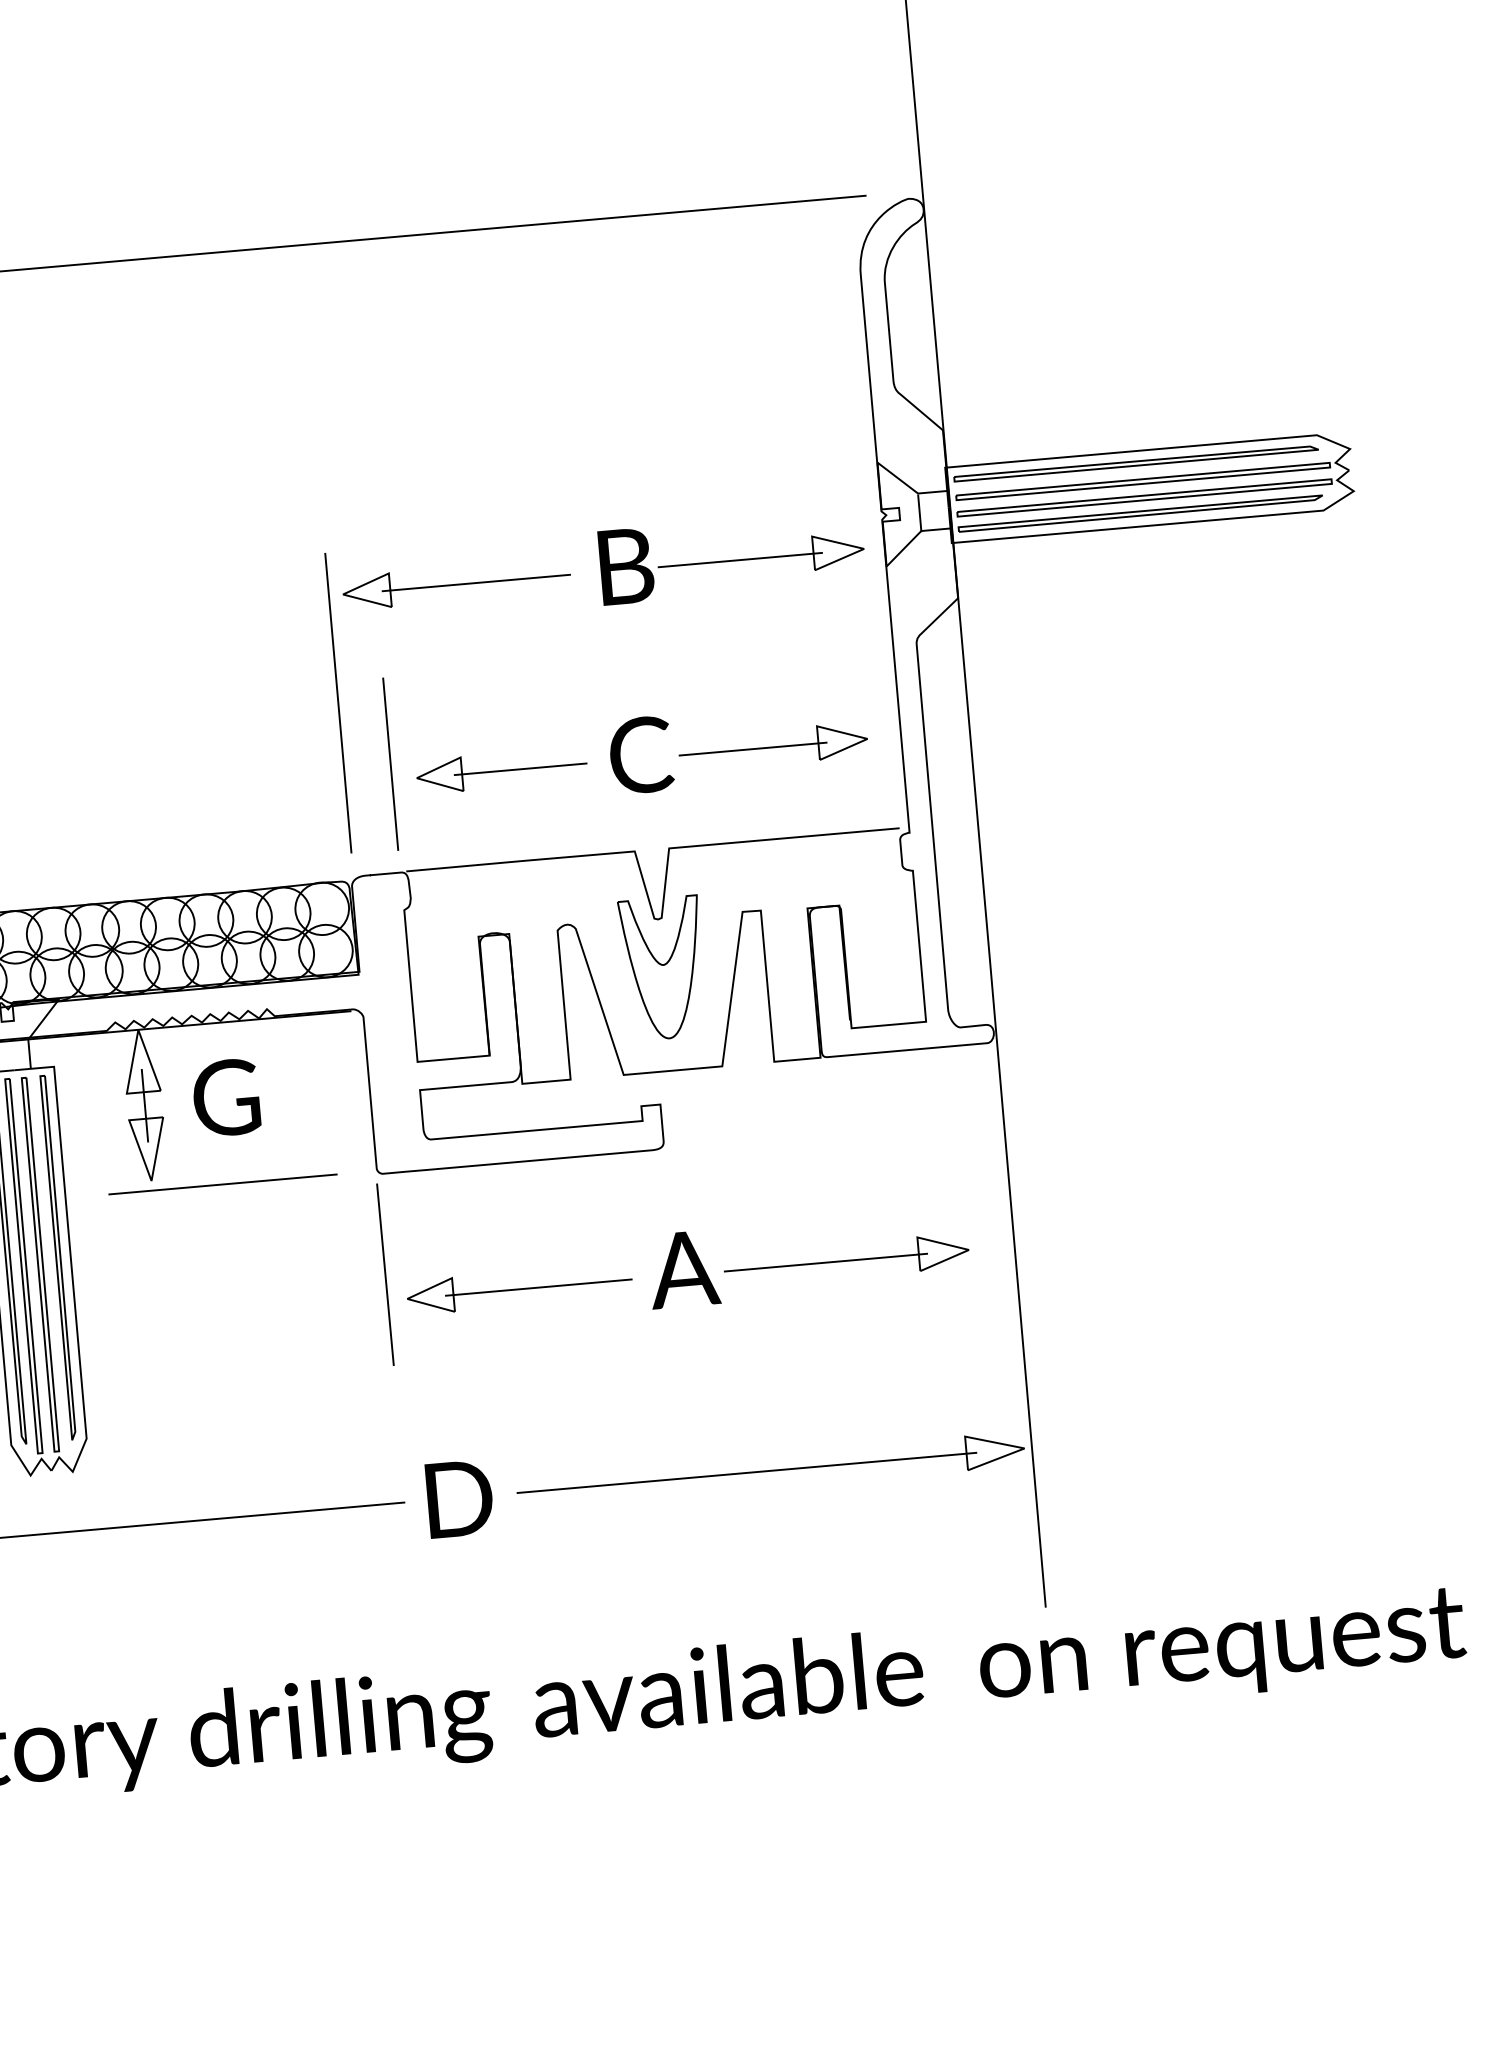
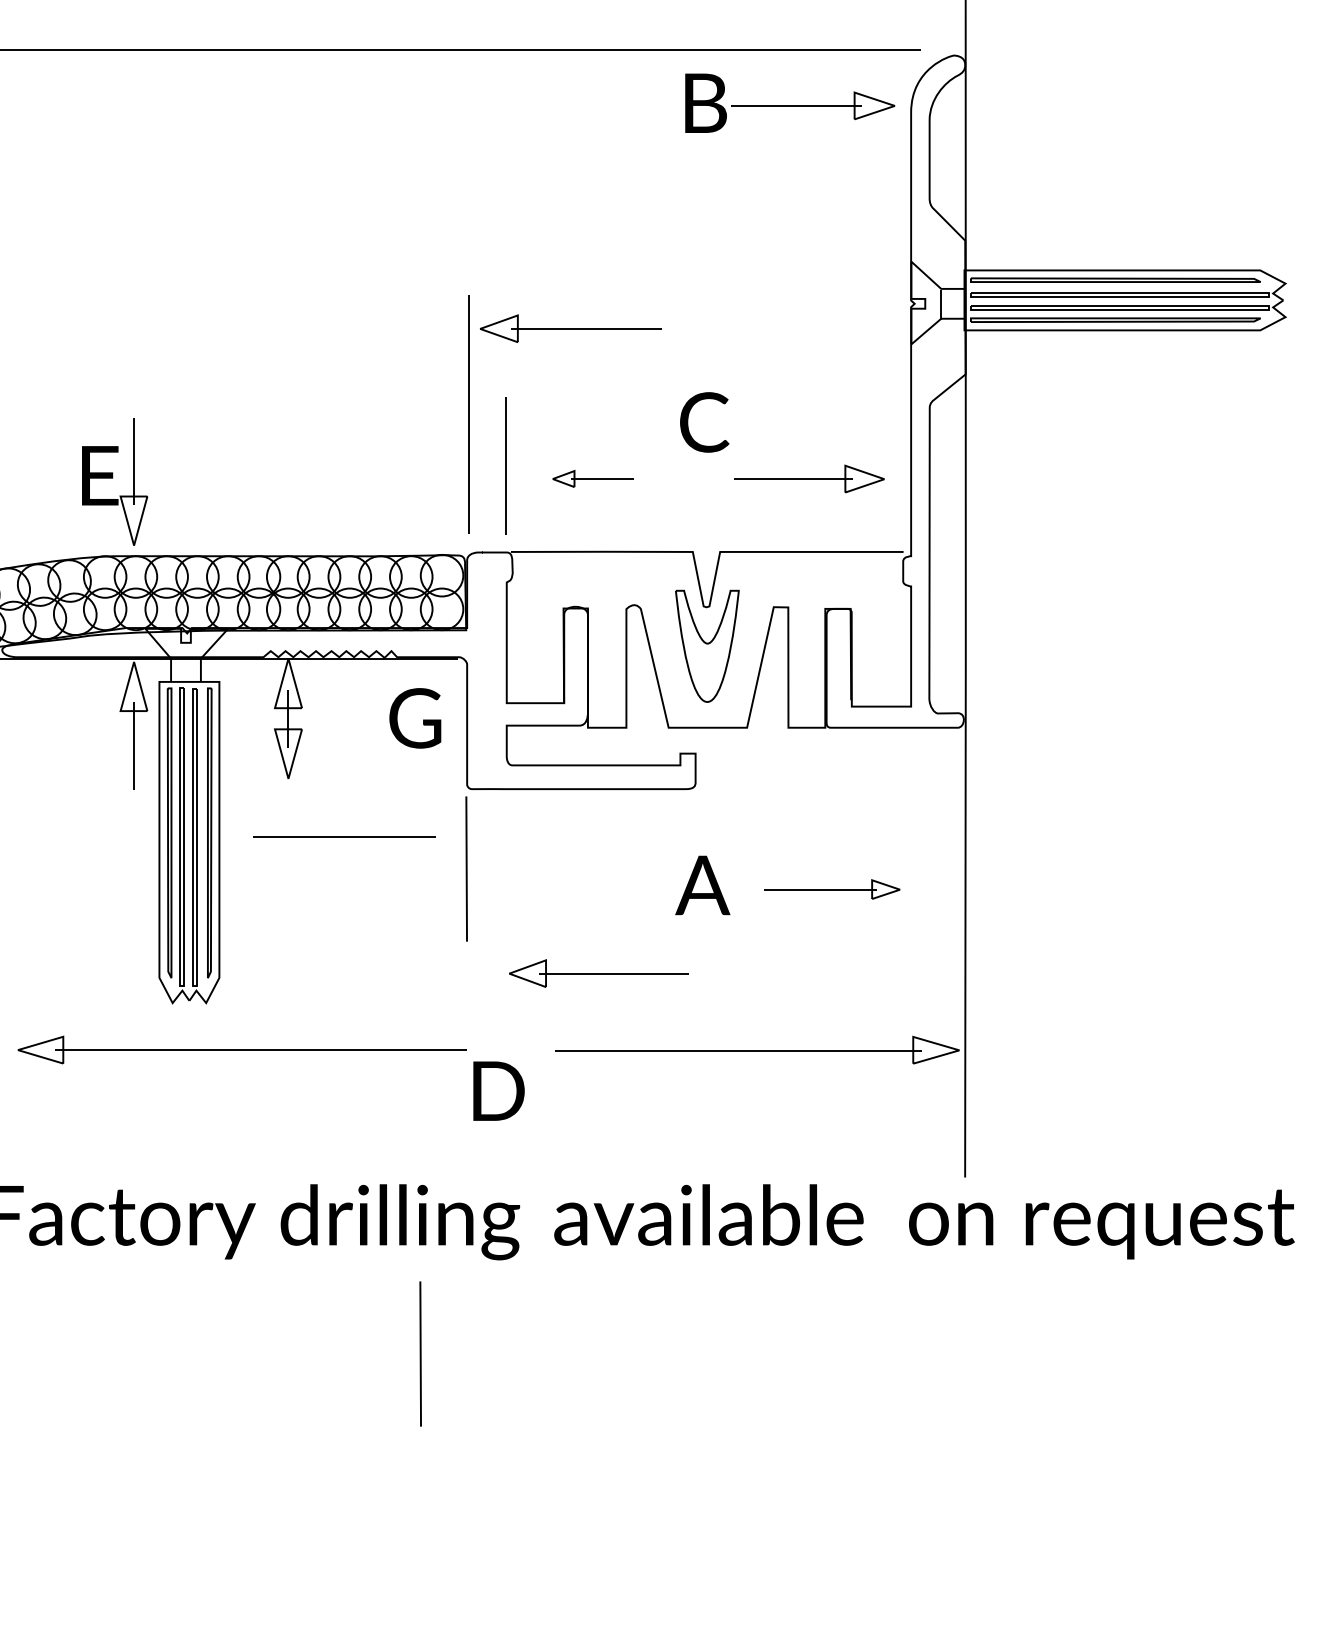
part: (732, 556) -> (790, 102), moved
text: (641, 755) -> (704, 422), moved
part: (501, 770) -> (593, 478), size x0.6
text: (226, 1098) -> (415, 718), moved
line: (222, 1184) -> (344, 836), moved
part: (846, 1260) -> (831, 889), size x0.7
part: (519, 1288) -> (598, 973), moved
text: (459, 1498) -> (498, 1090), moved
line: (380, 1888) -> (420, 1353), added

